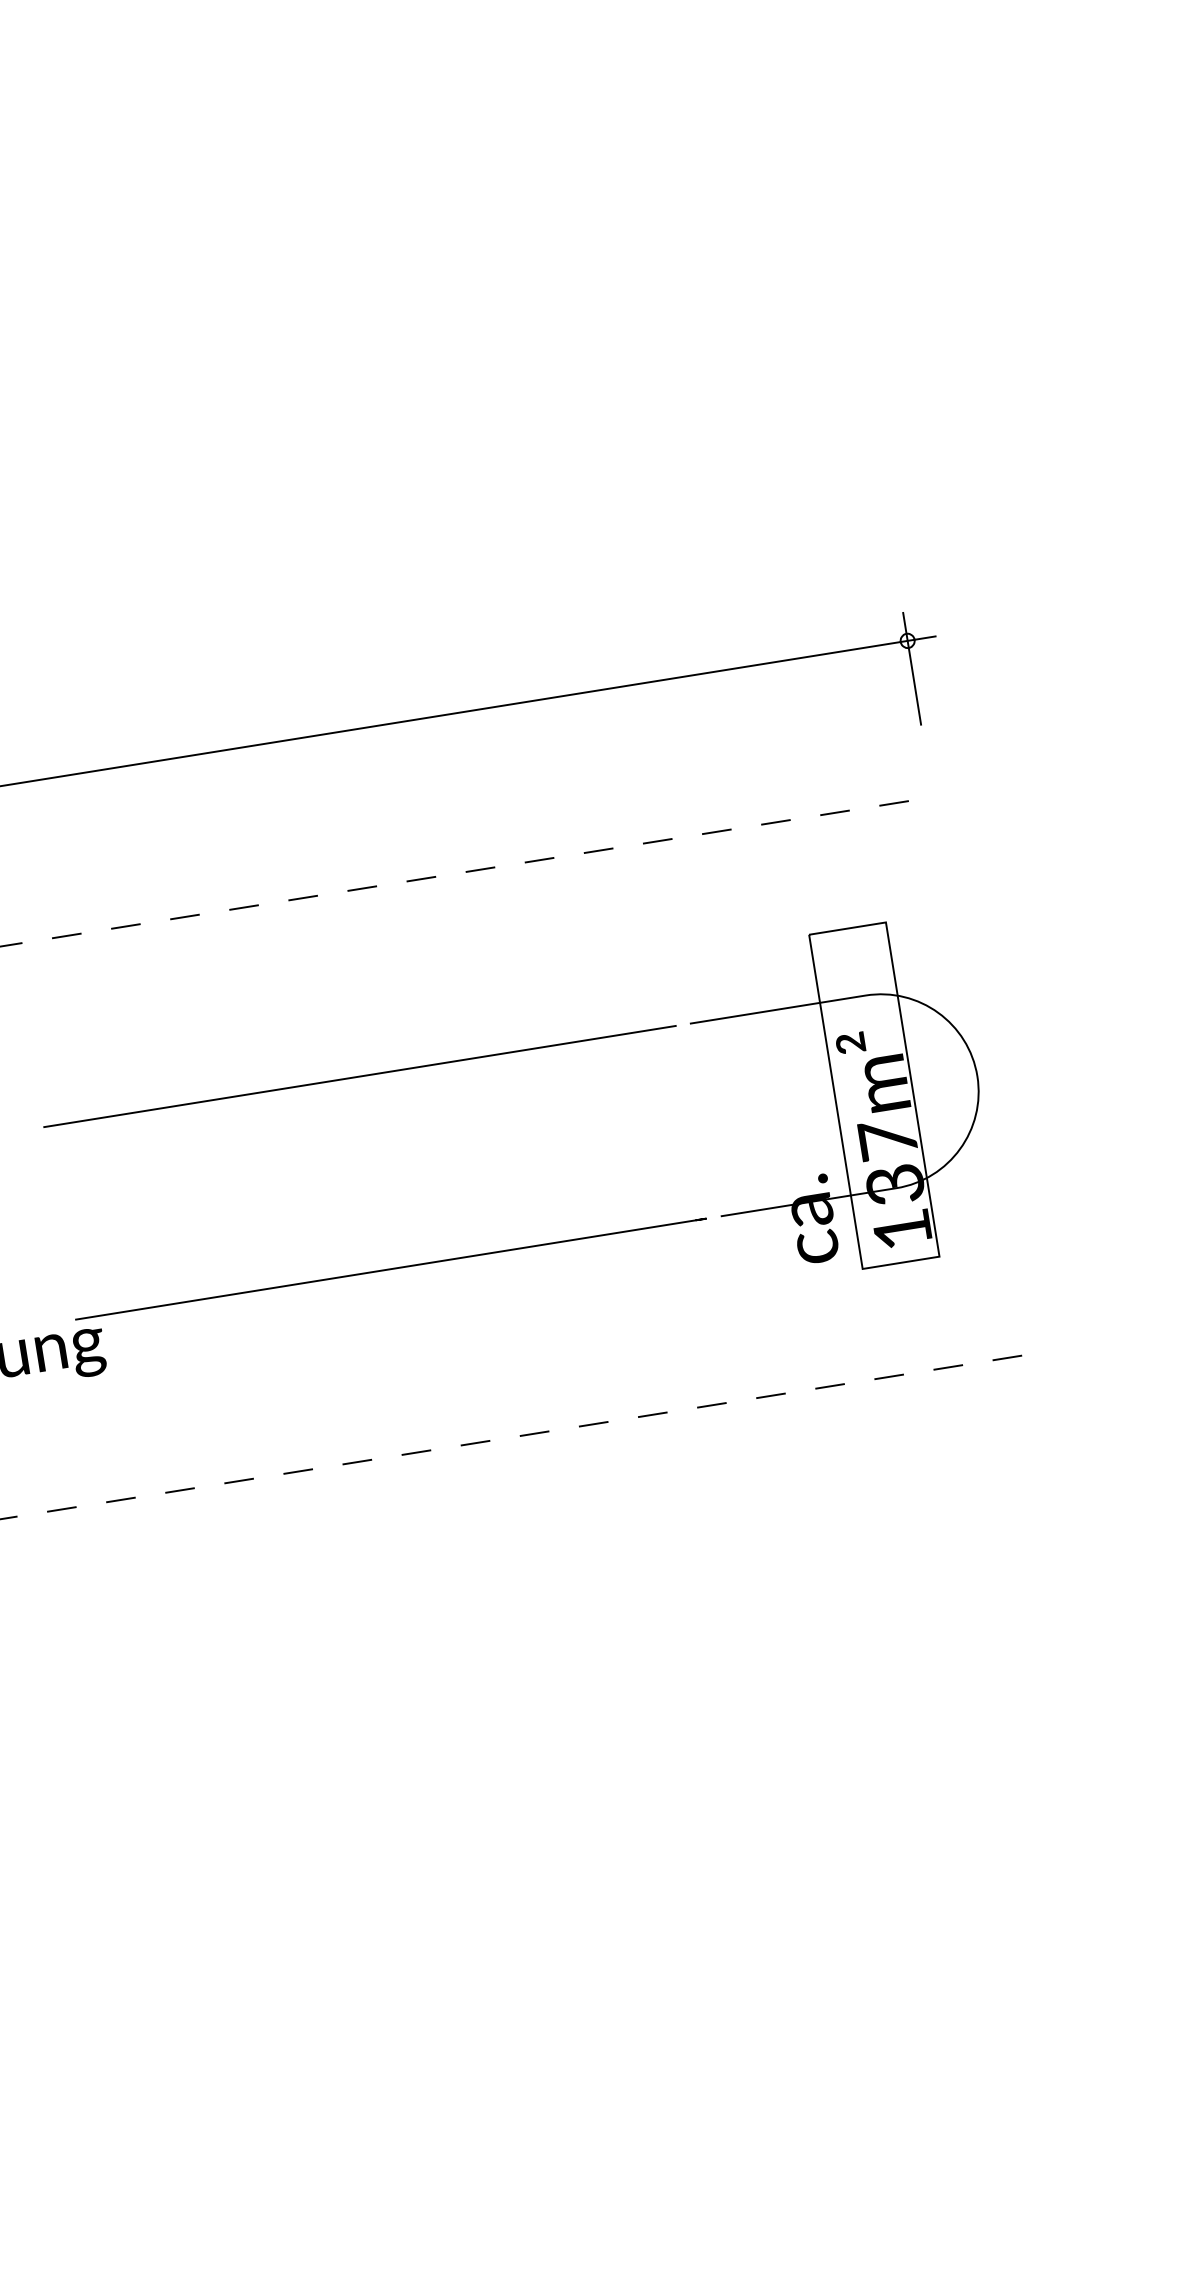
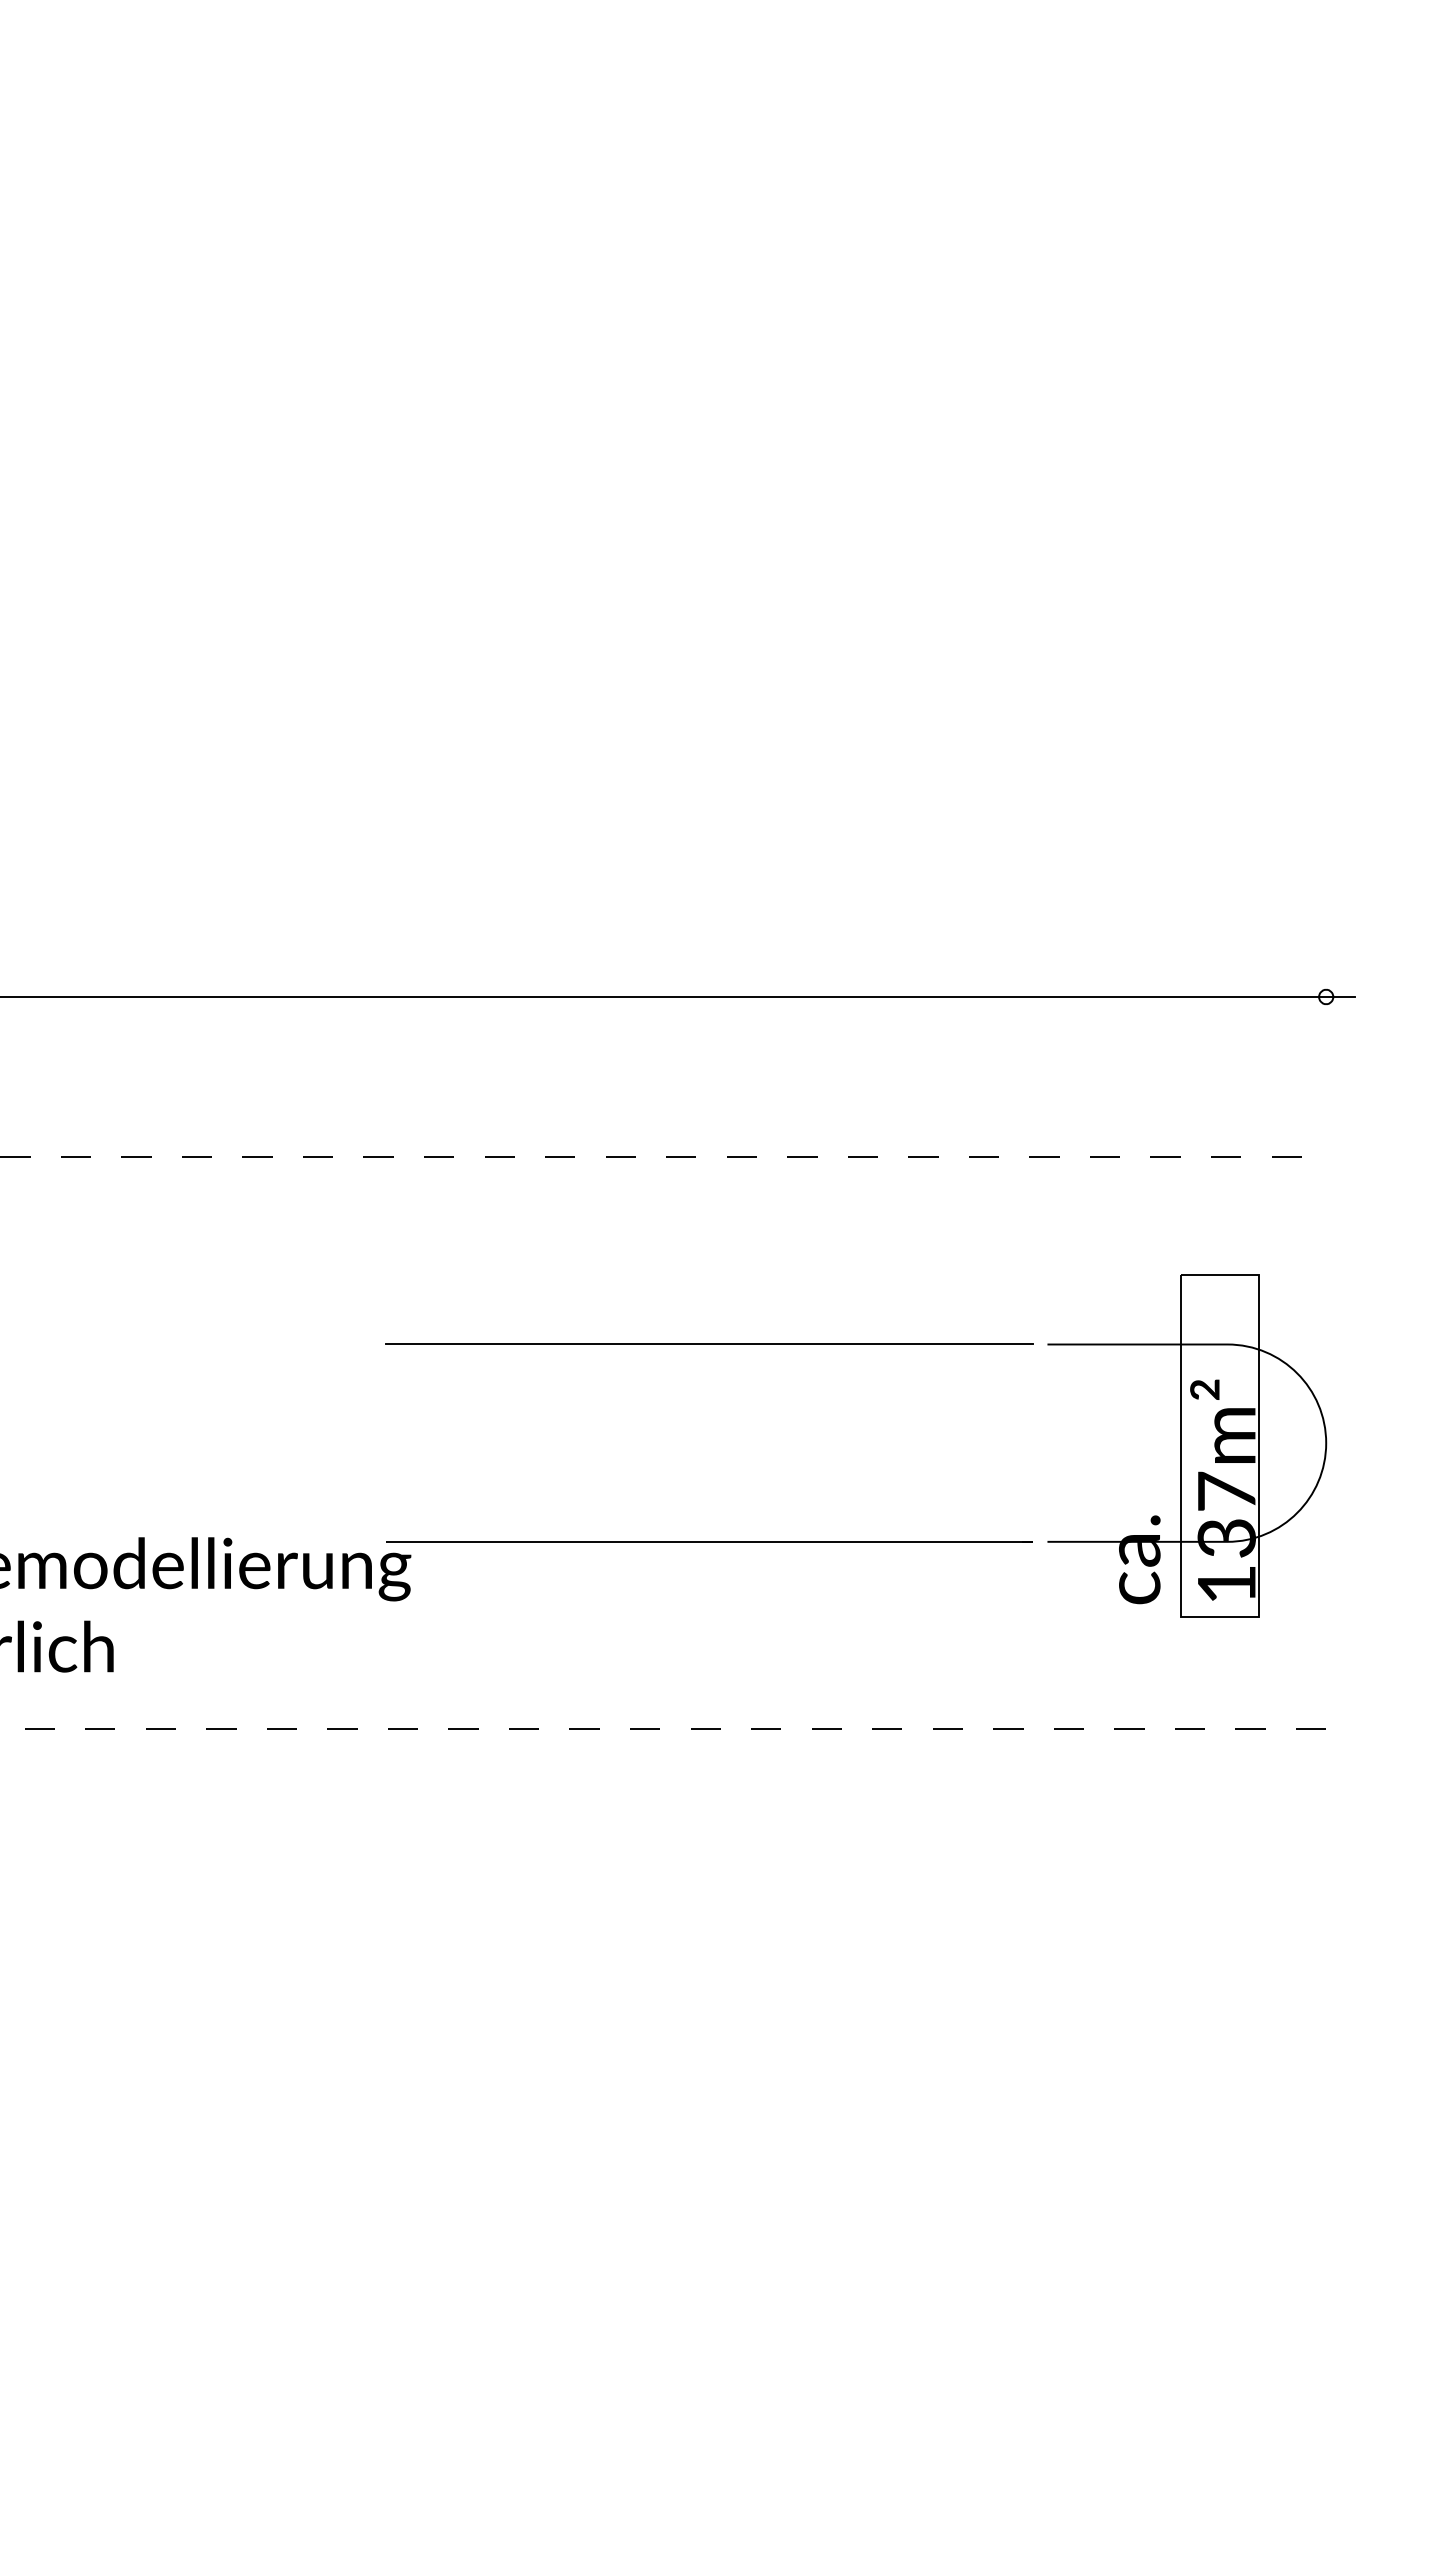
line: (912, 668) -> (1326, 1025), removed

